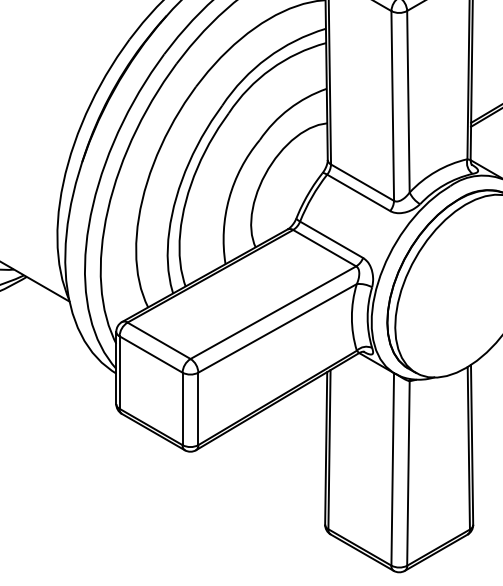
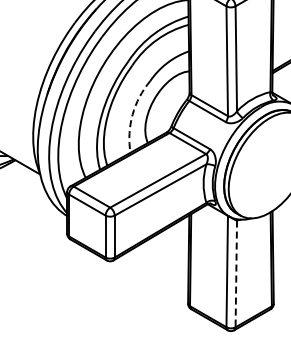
arc: (229, 197) -> (132, 114), solid -> dashed
line: (408, 474) -> (236, 274), solid -> dashed

